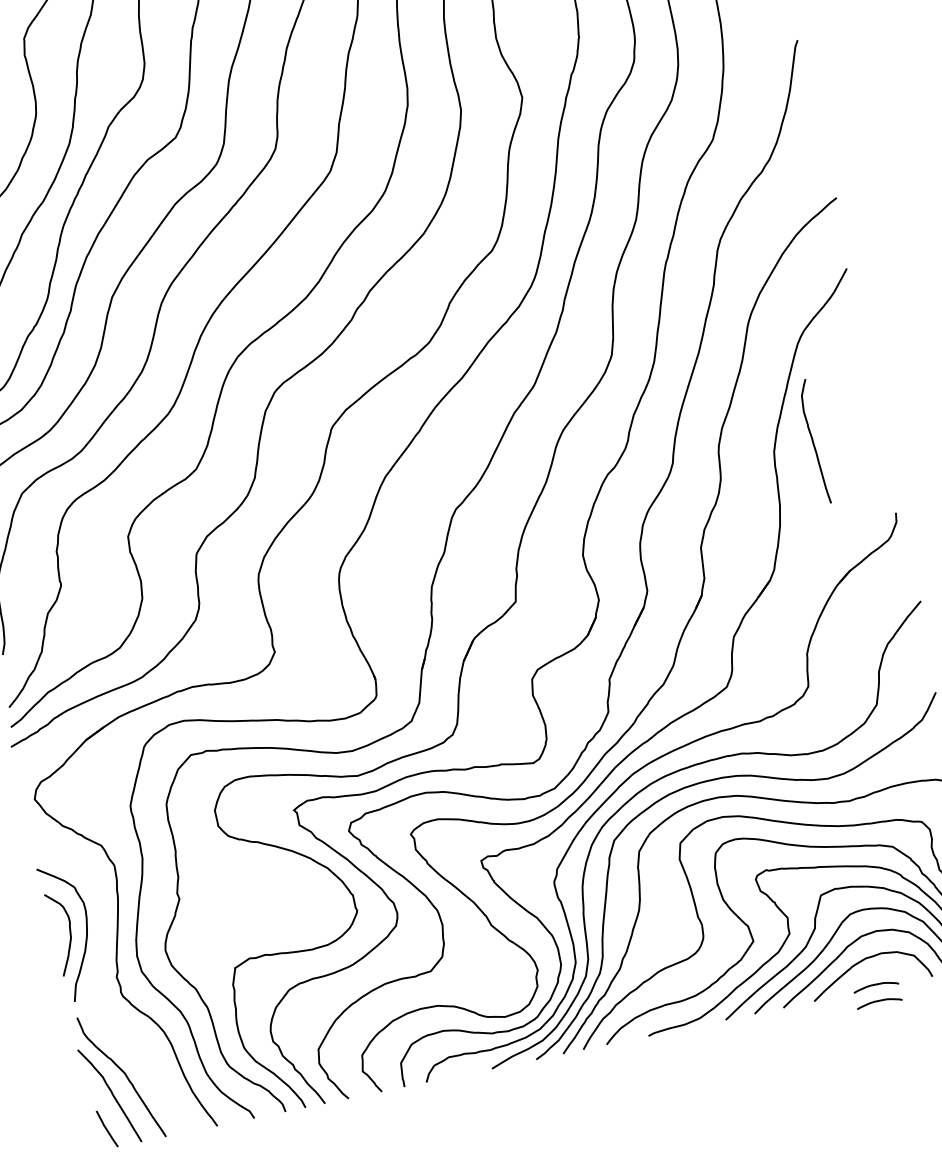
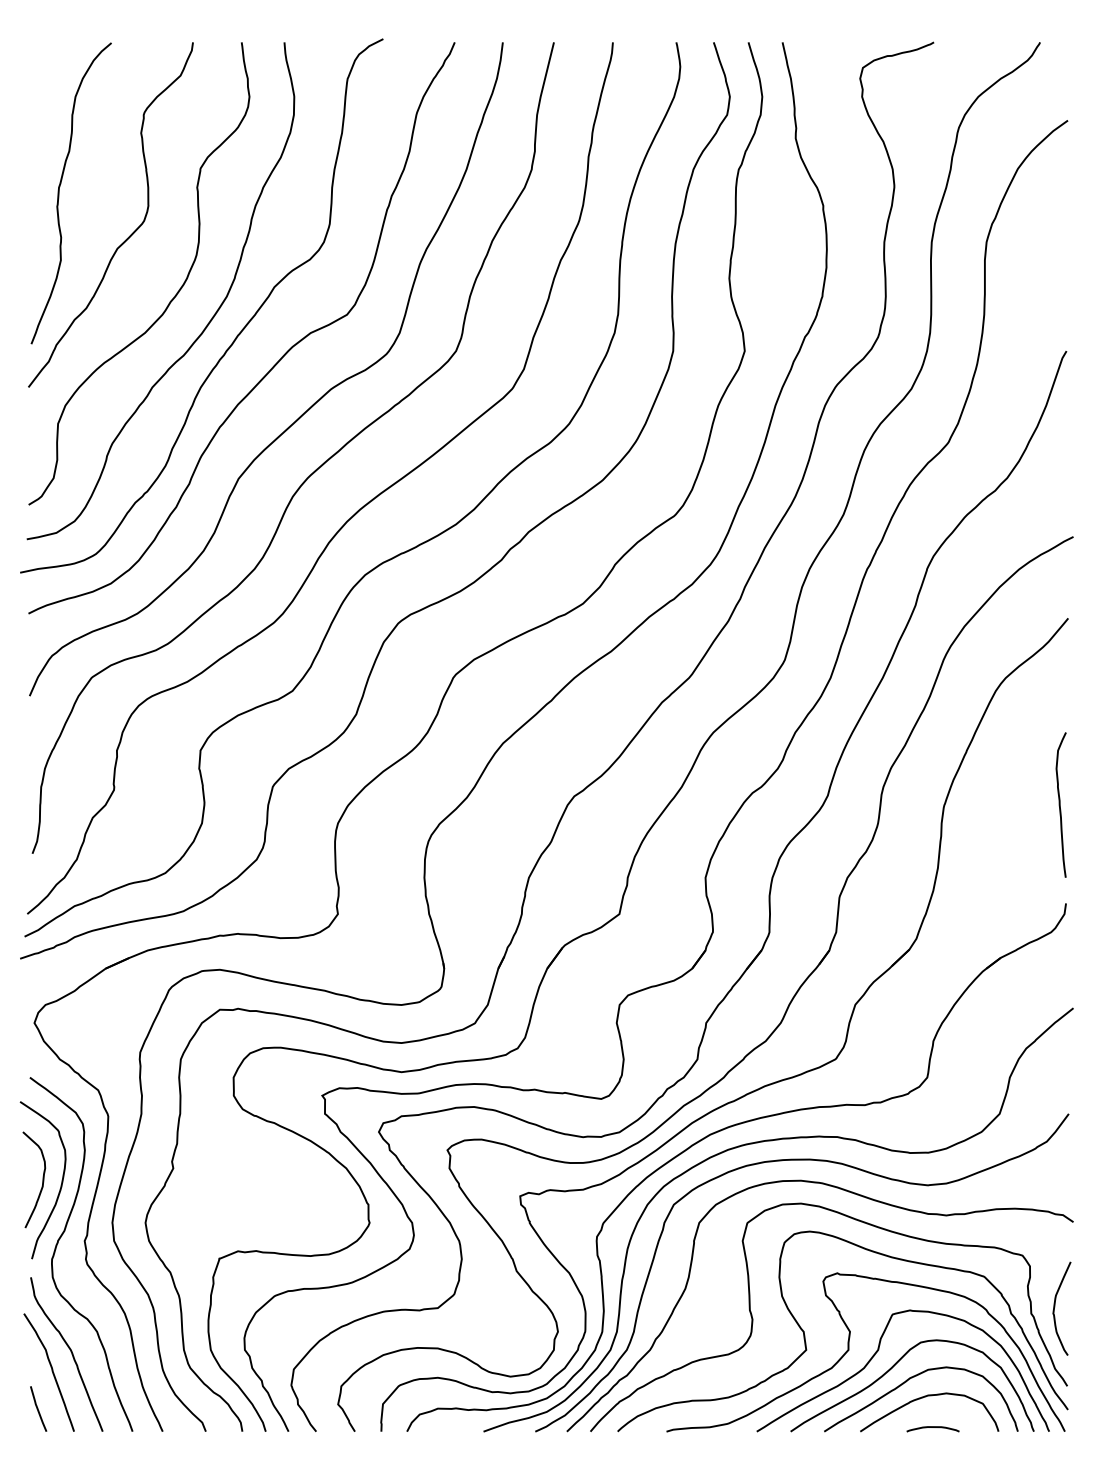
curve: (813, 441) -> (1060, 804), moved
curve: (94, 986) -> (57, 1246), added
curve: (878, 1001) -> (932, 1446), removed

